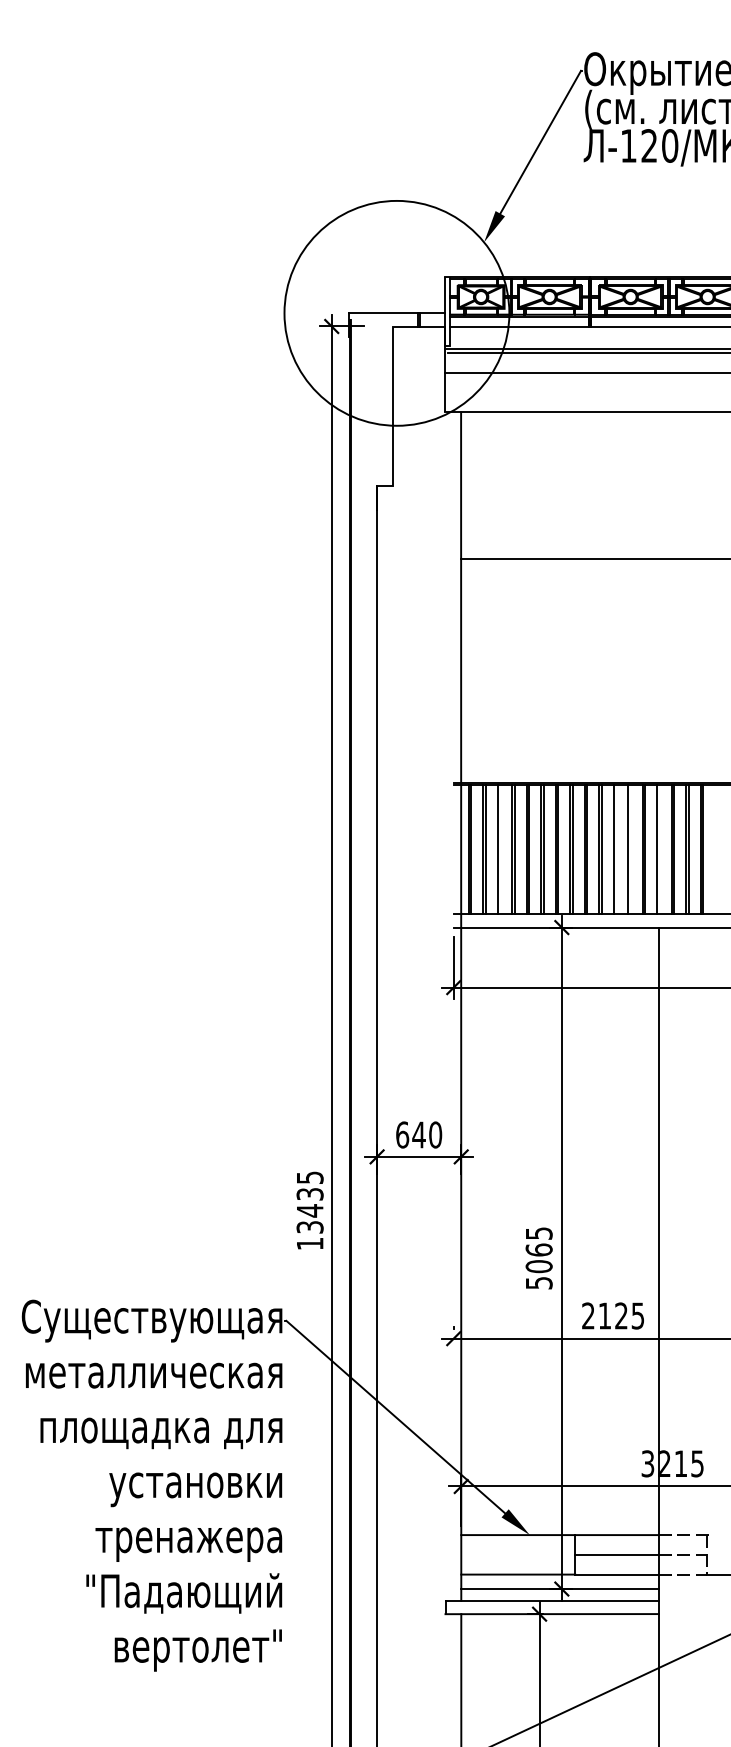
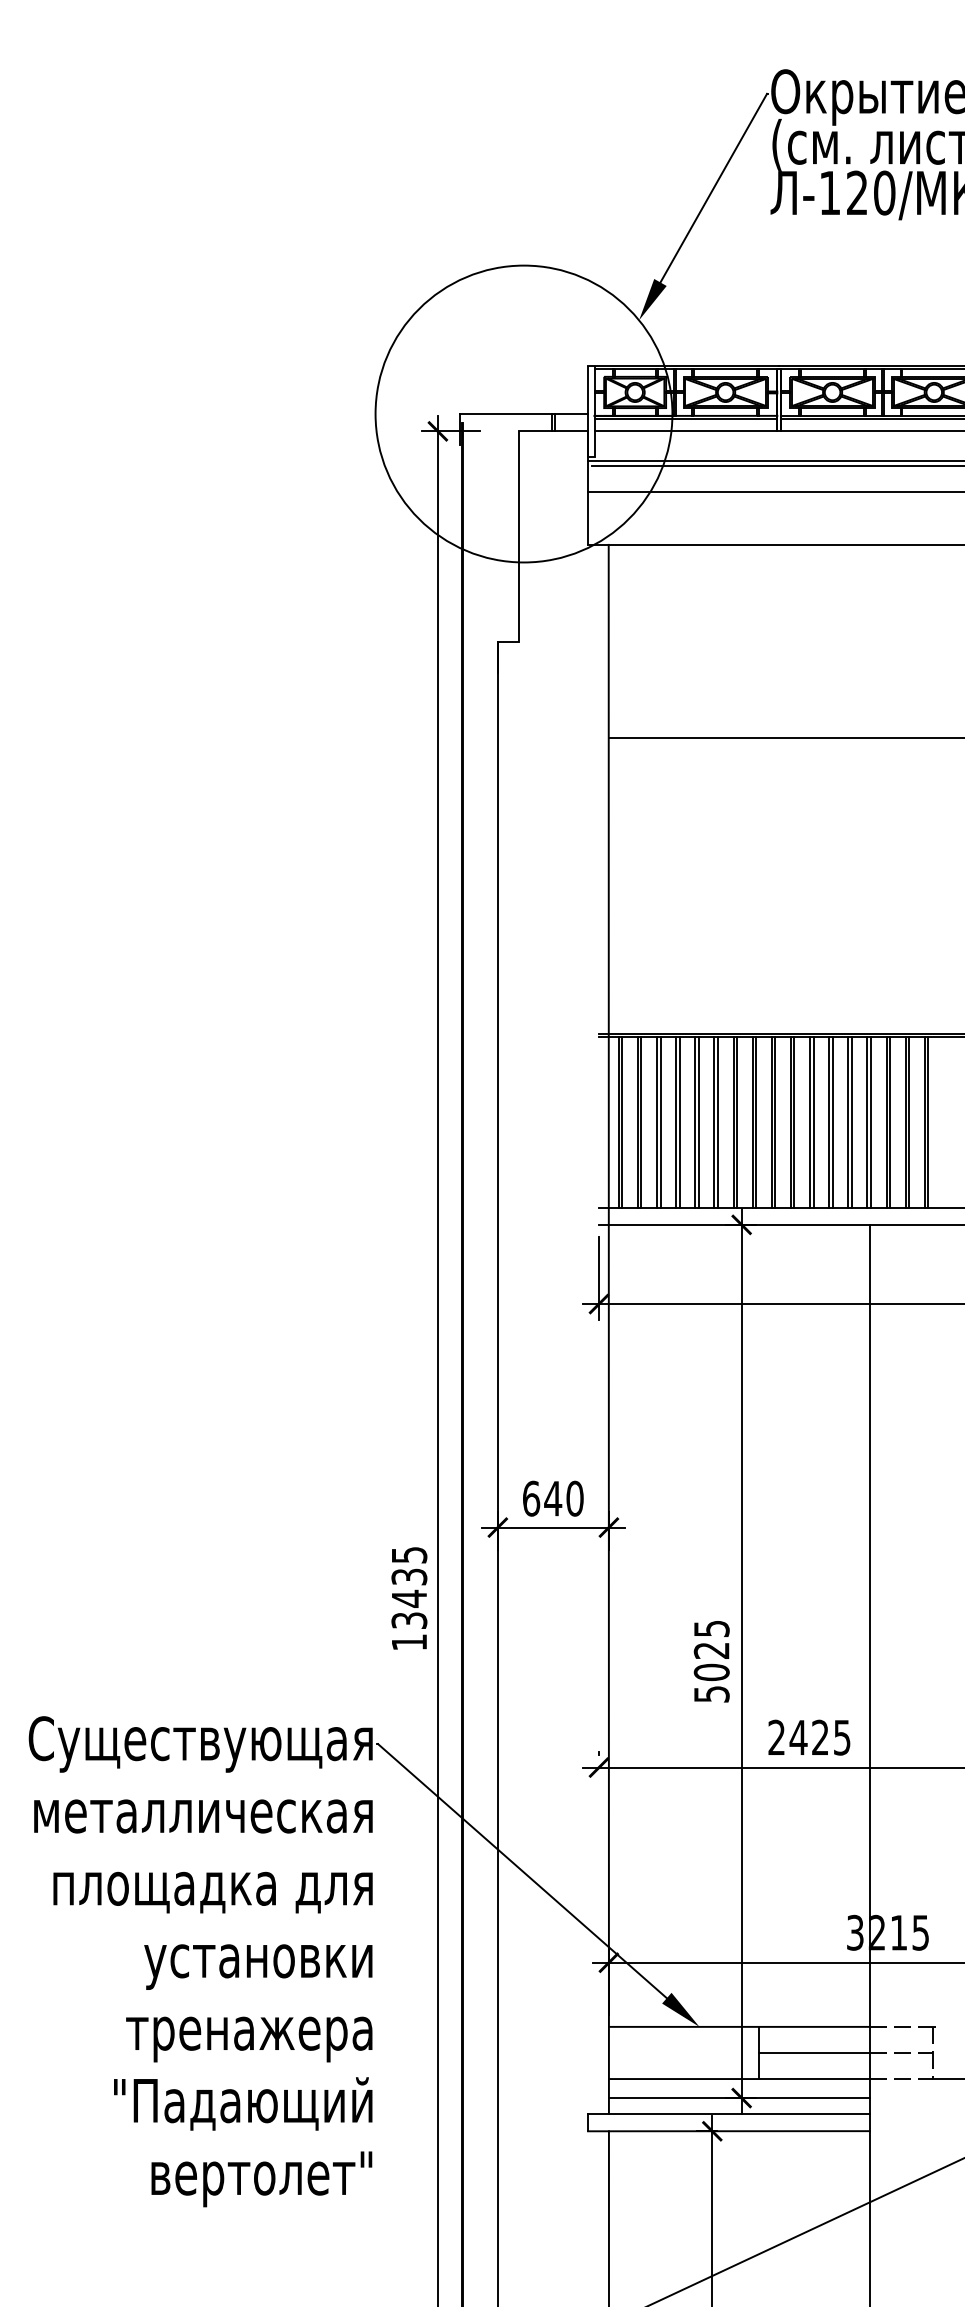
line: (500, 850) -> (660, 1122), added
line: (616, 850) -> (813, 1122), added
line: (630, 850) -> (832, 1122), added
line: (659, 850) -> (870, 1122), added
text: (538, 1249) -> (711, 1650), 5065 -> 5025
text: (604, 1315) -> (798, 1737), 2125 -> 2425

